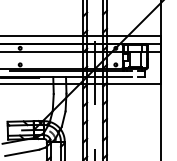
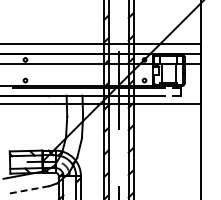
line: (21, 153) -> (27, 190), solid -> dashed

